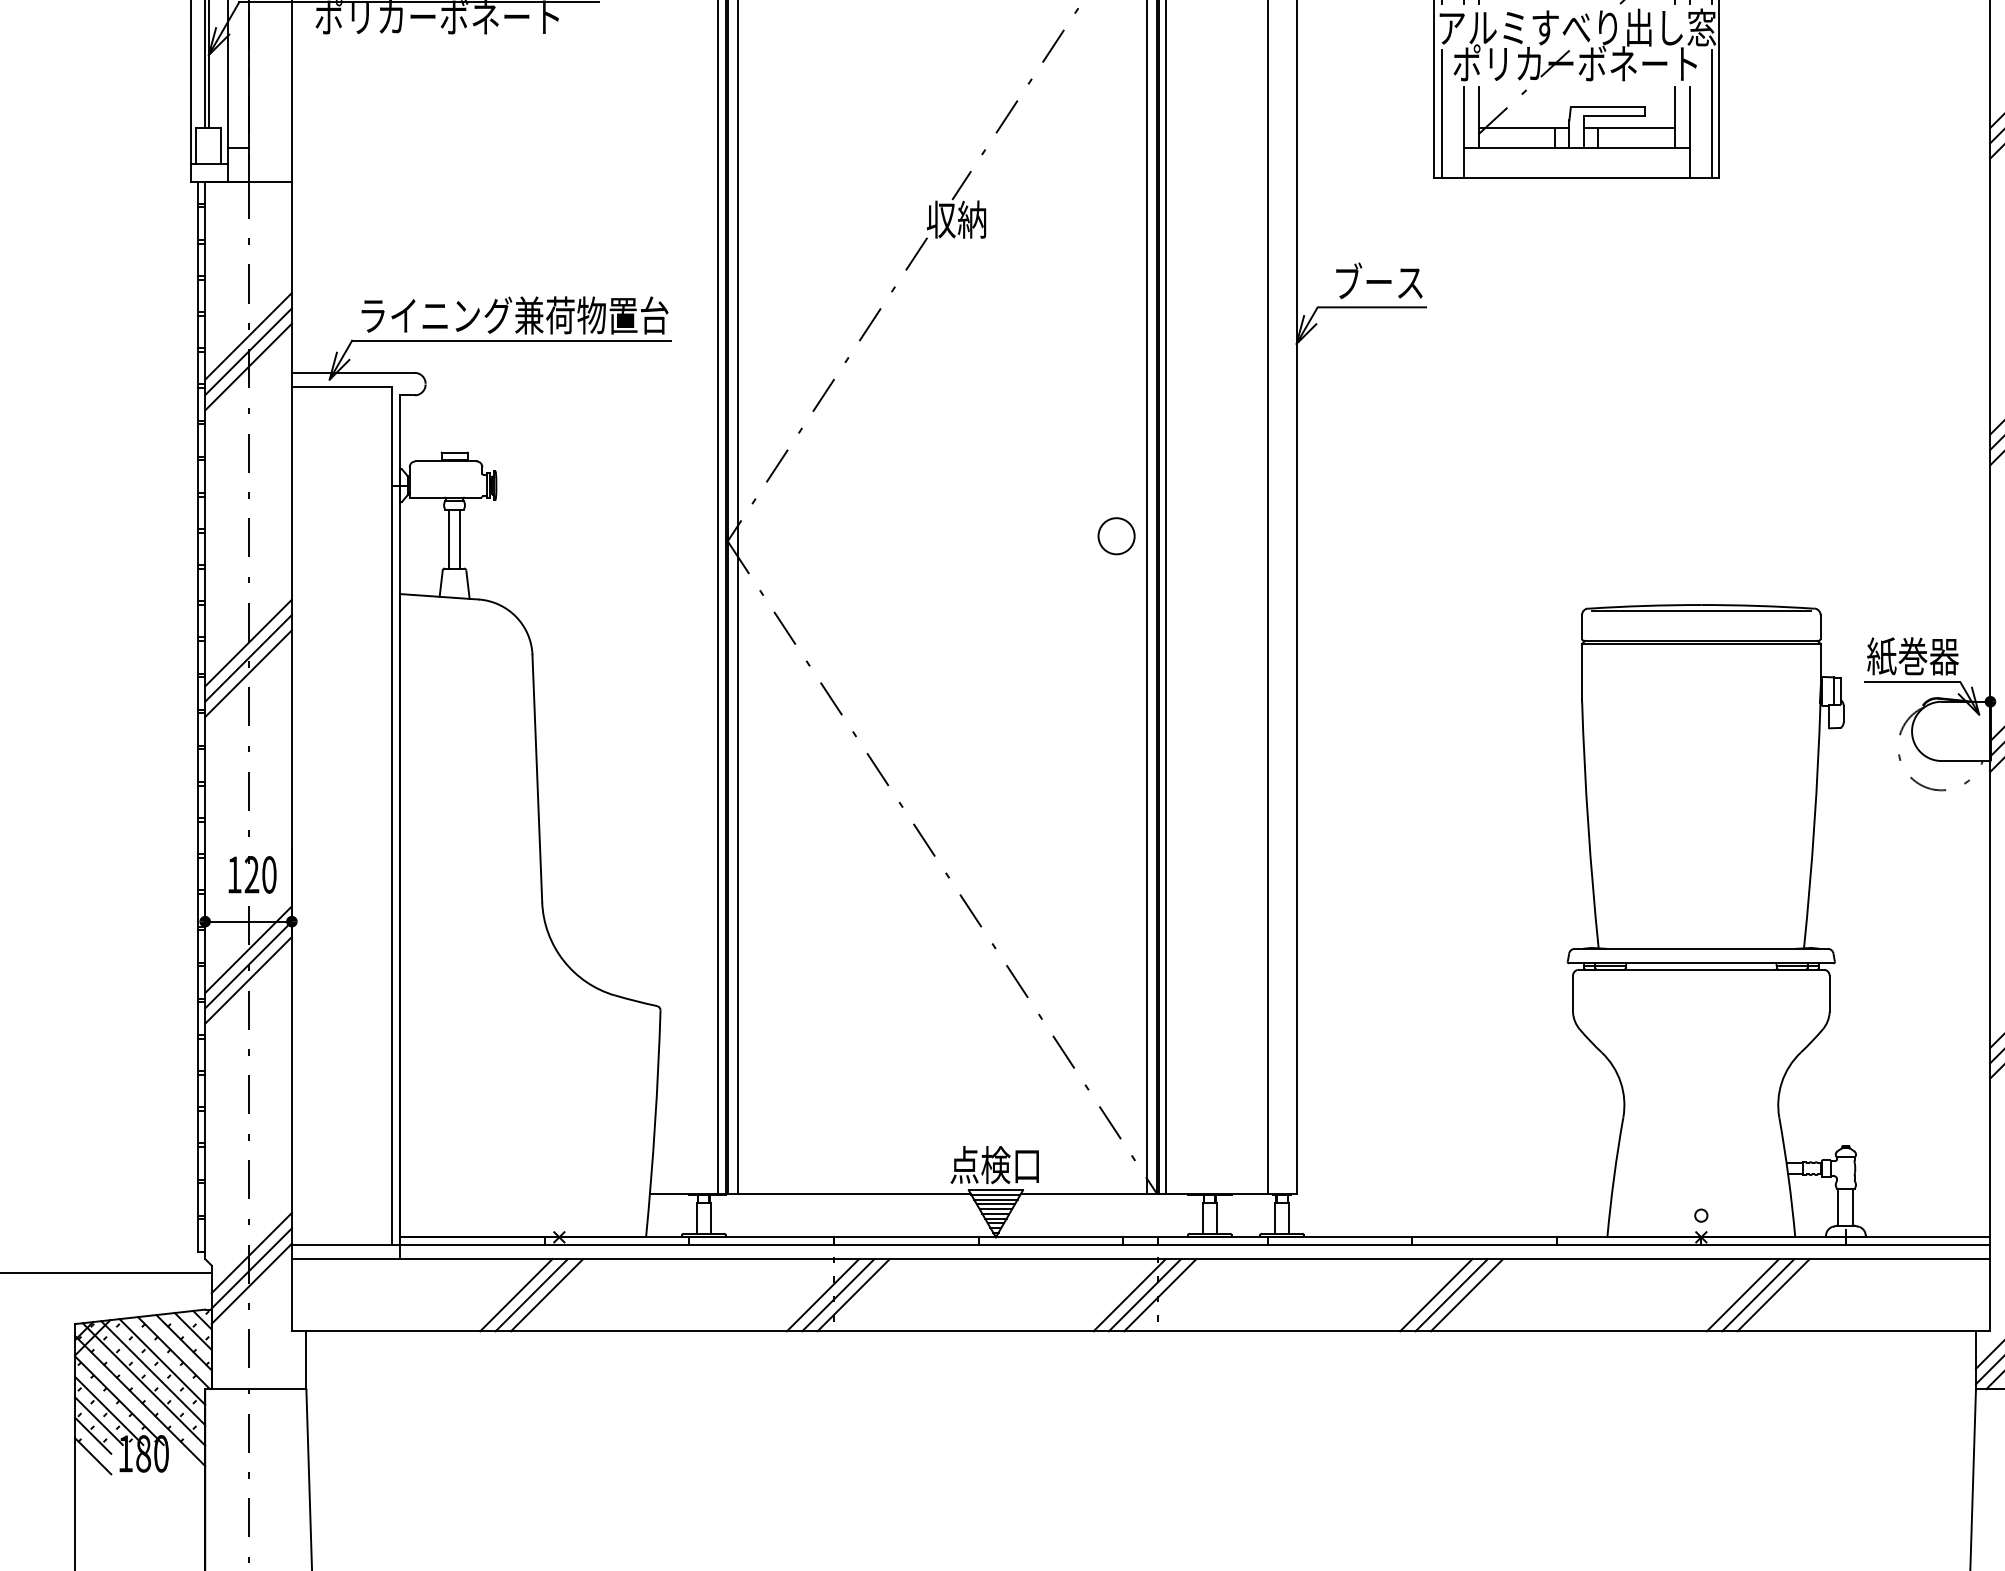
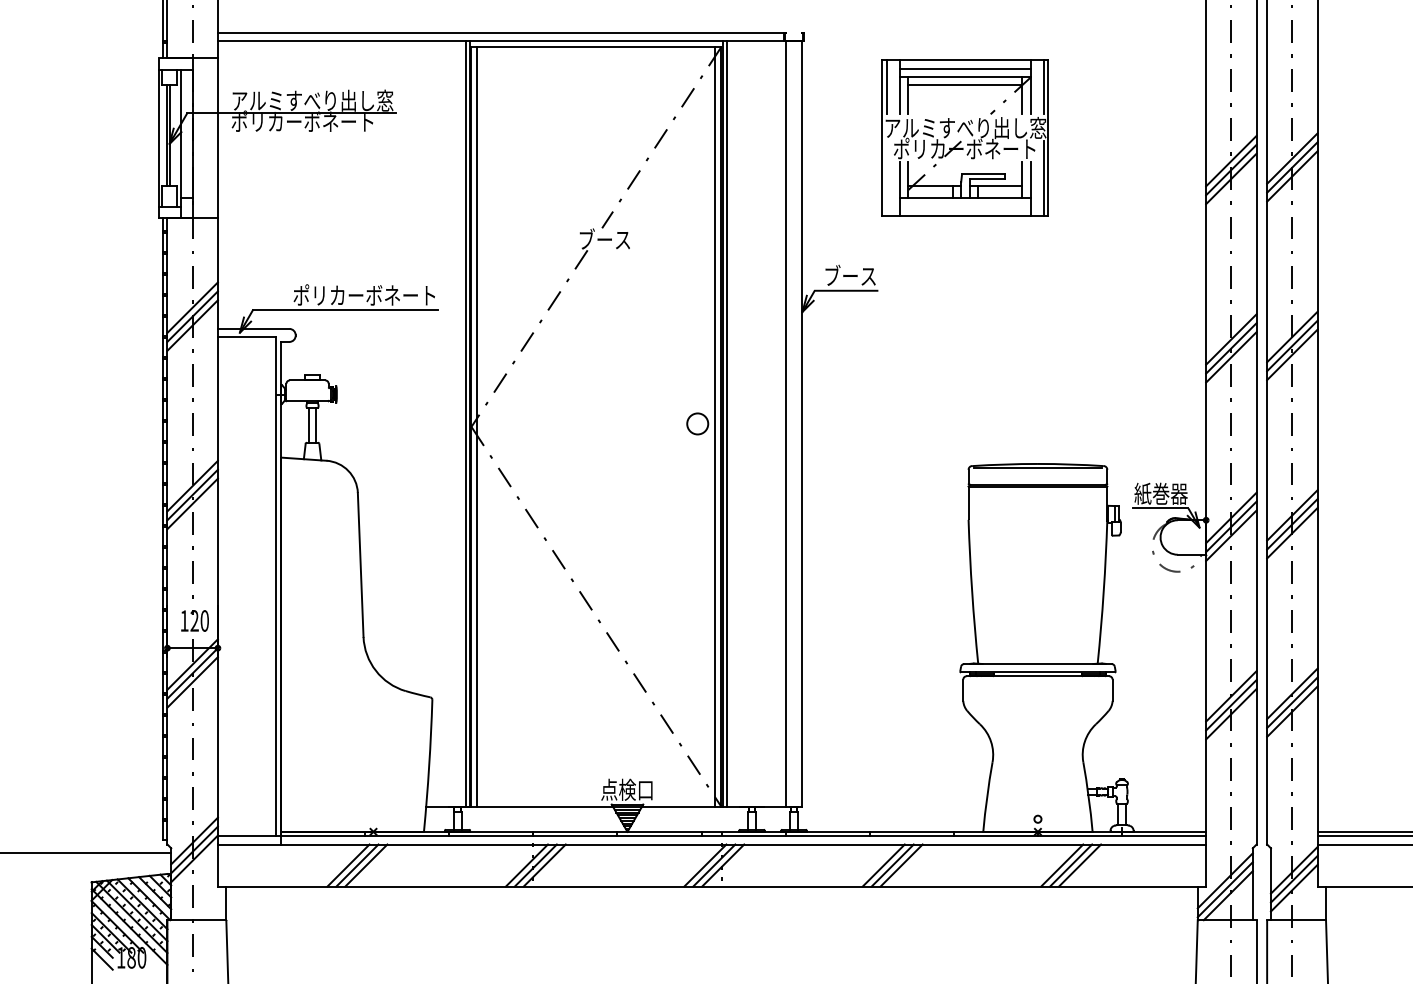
line: (1441, 114) -> (886, 178), removed
text: (956, 219) -> (604, 239), 収納 -> ブース
text: (514, 315) -> (347, 295), ライニング兼荷物置台 -> ポリカーボネート

